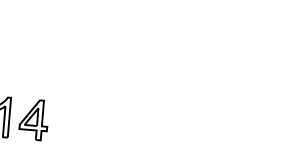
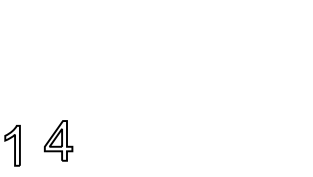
part: (33, 119) -> (58, 140), moved

